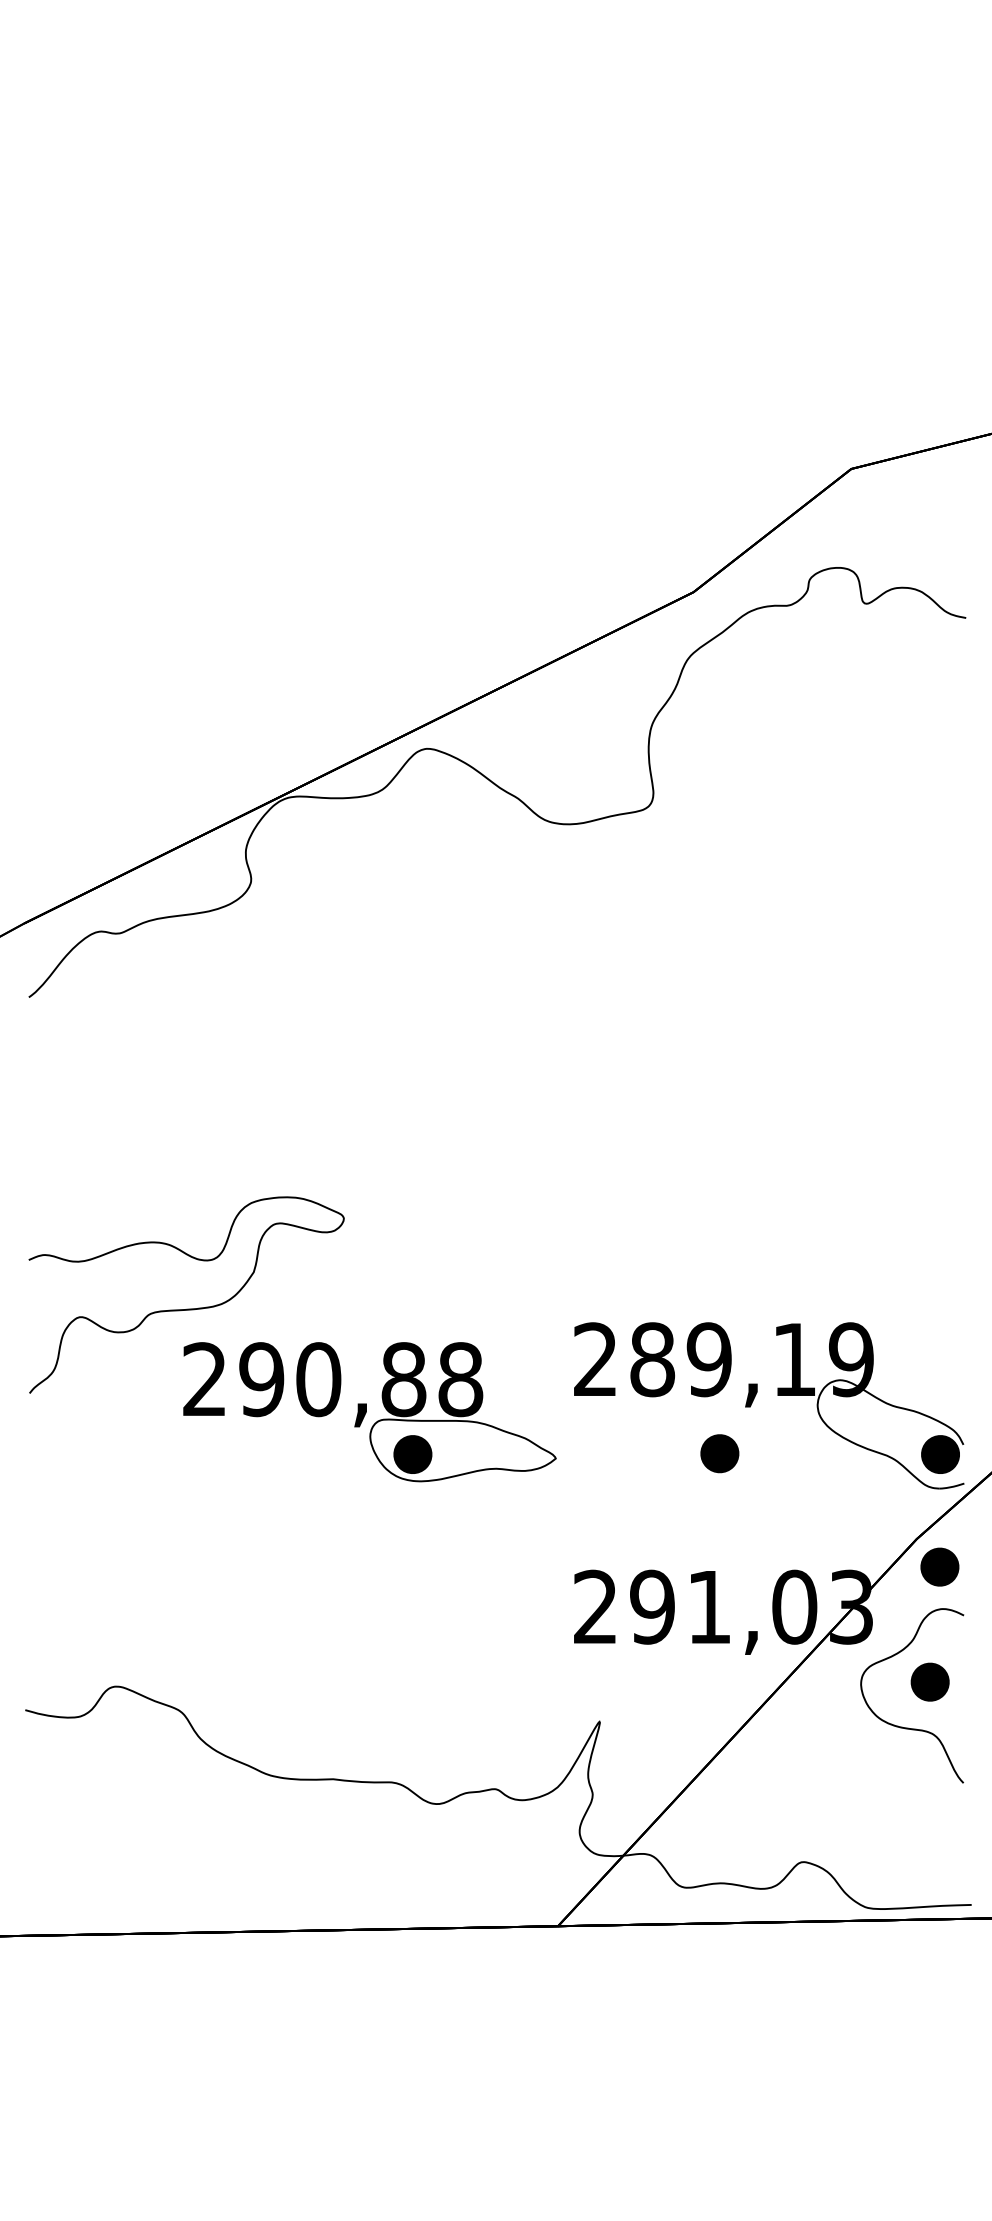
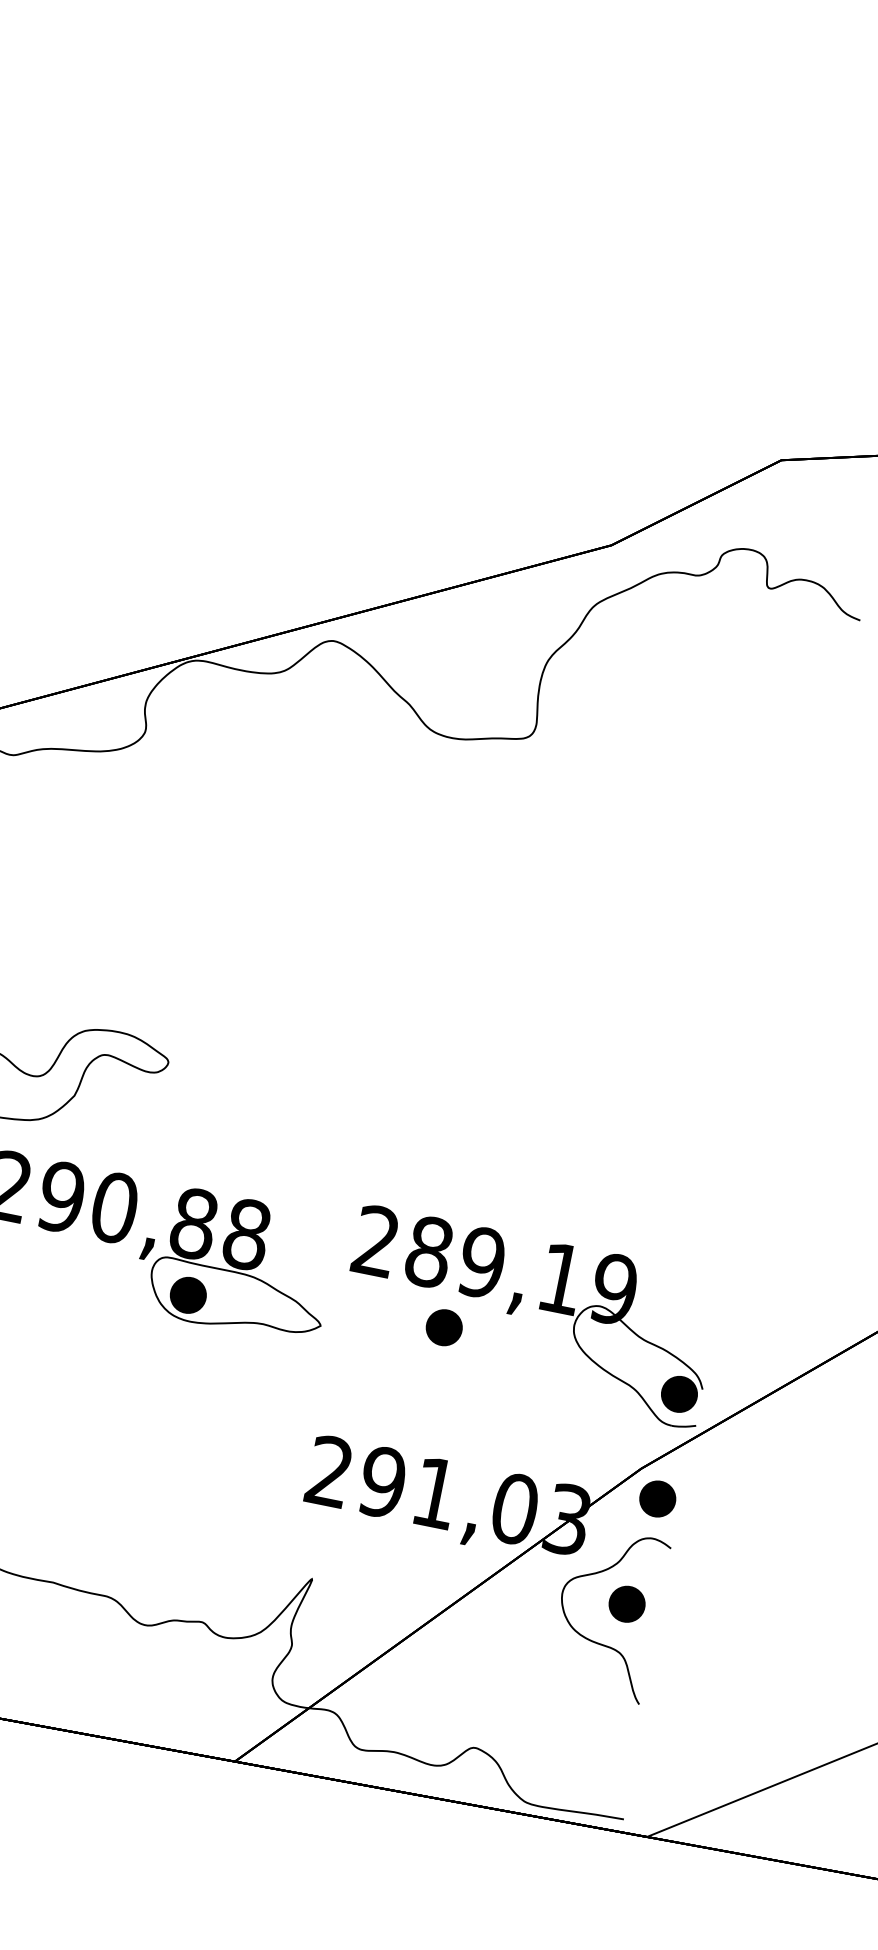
part: (719, 1453) -> (443, 1327), moved

